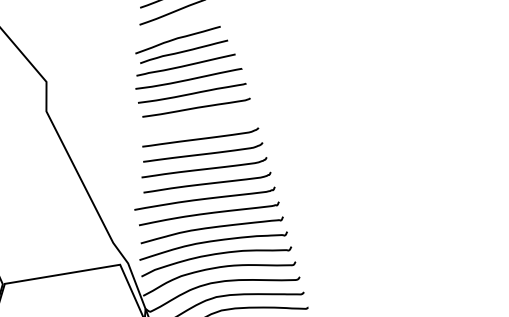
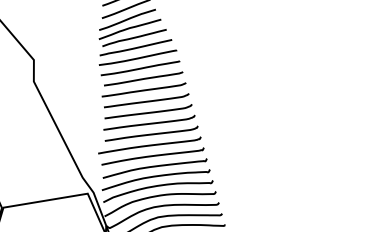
curve: (174, 26) -> (127, 19), added
curve: (197, 122) -> (144, 89), added

